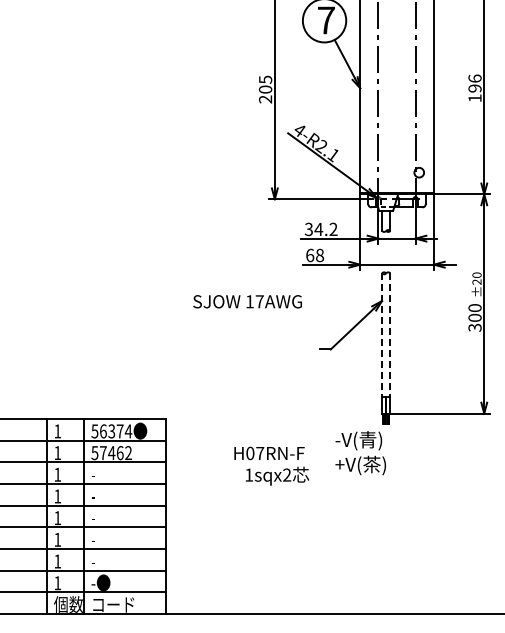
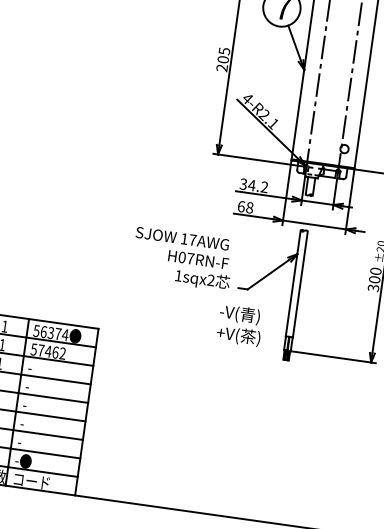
line: (382, 335) -> (293, 283), dashed -> solid
line: (390, 335) -> (300, 284), dashed -> solid
text: (360, 453) -> (239, 325), moved
text: (271, 465) -> (198, 270), moved

